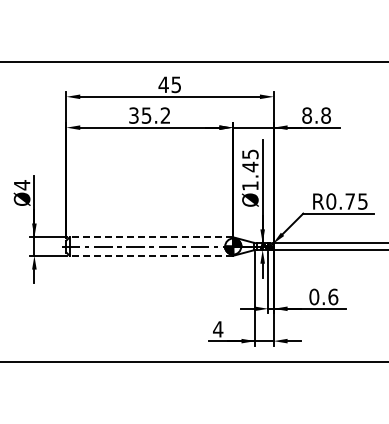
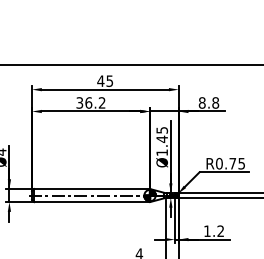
text: (146, 115) -> (88, 102), 35.2 -> 36.2
line: (151, 237) -> (92, 189), dashed -> solid
line: (151, 255) -> (92, 201), dashed -> solid
text: (323, 296) -> (213, 230), 0.6 -> 1.2

